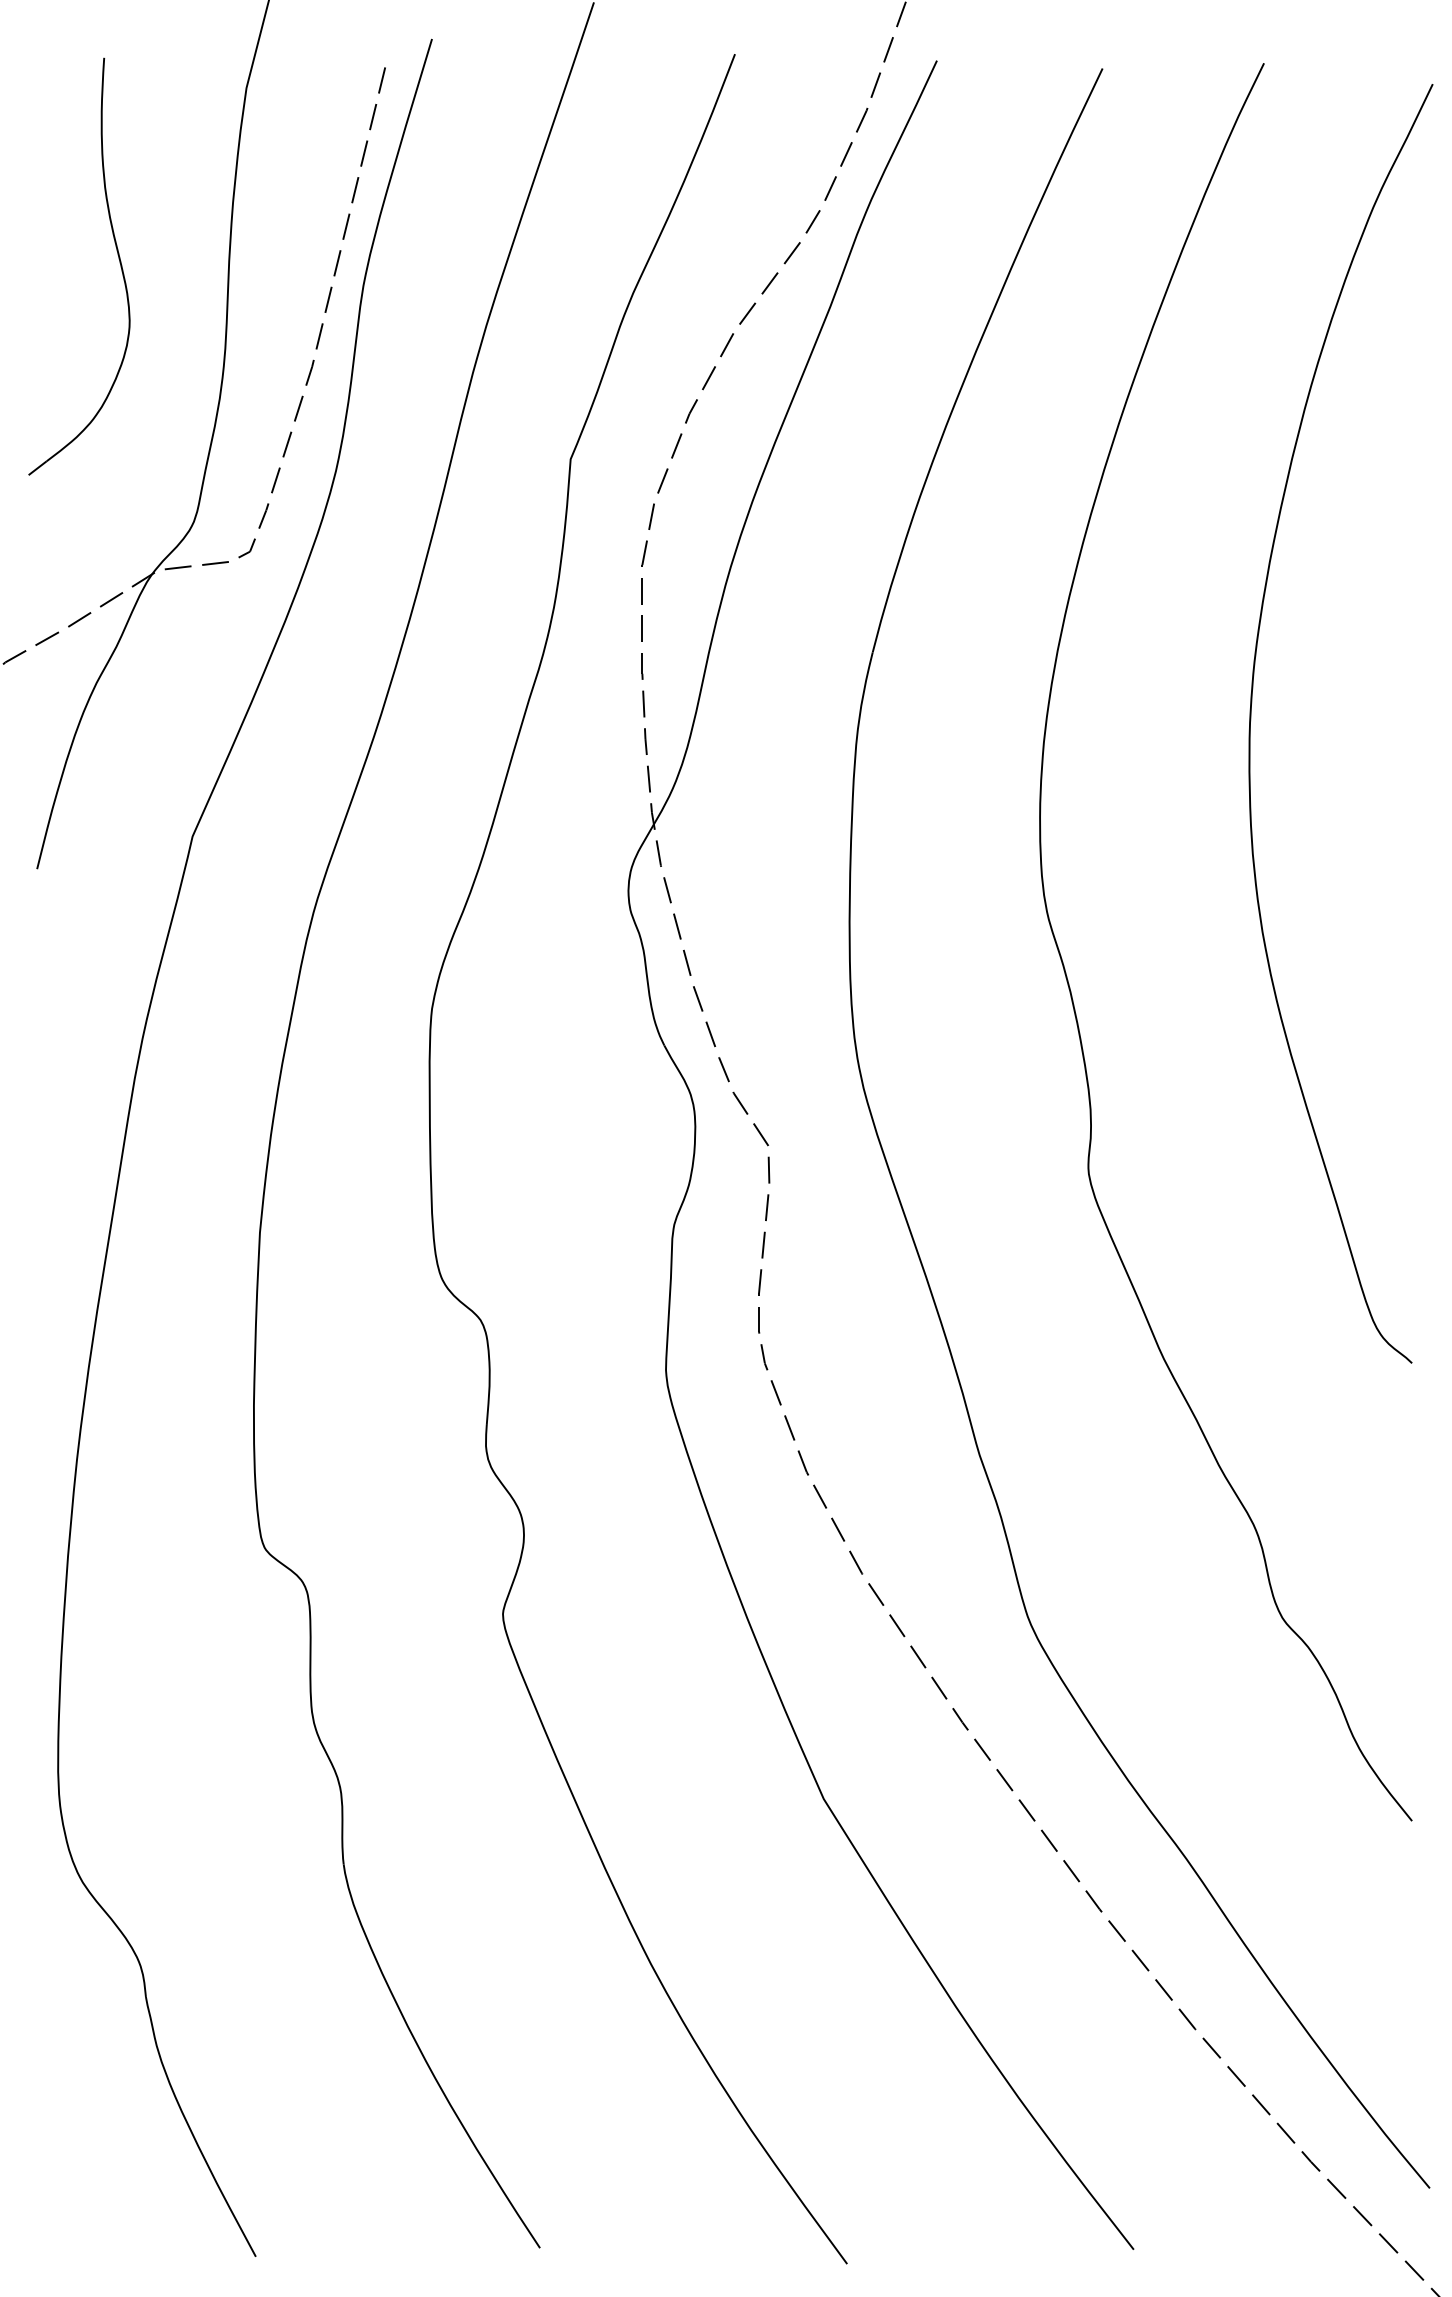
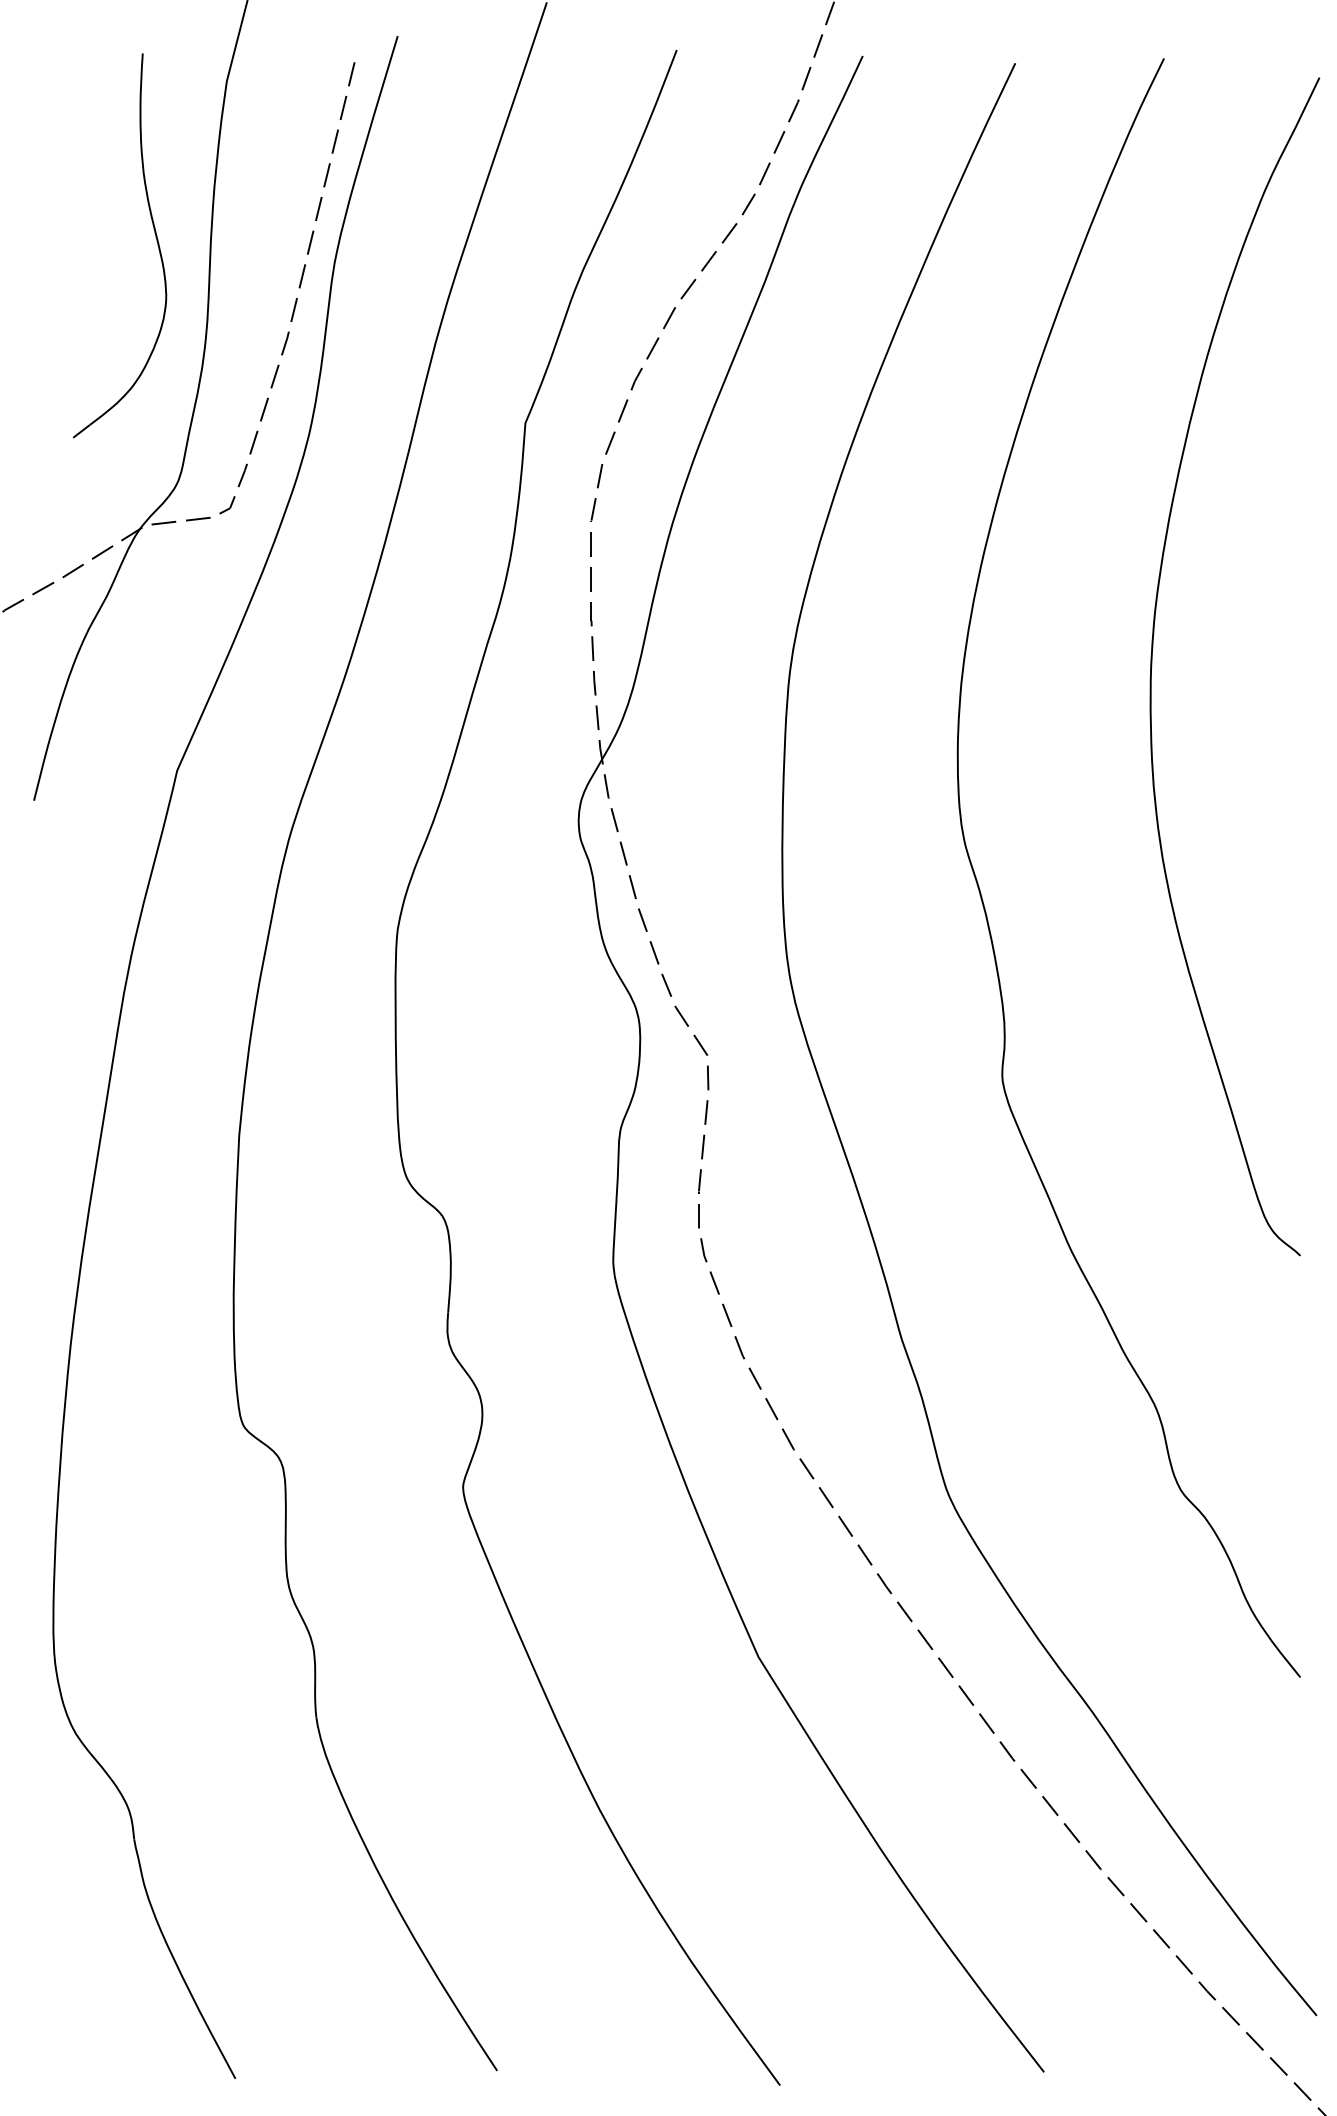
part: (118, 257) -> (155, 237), moved

